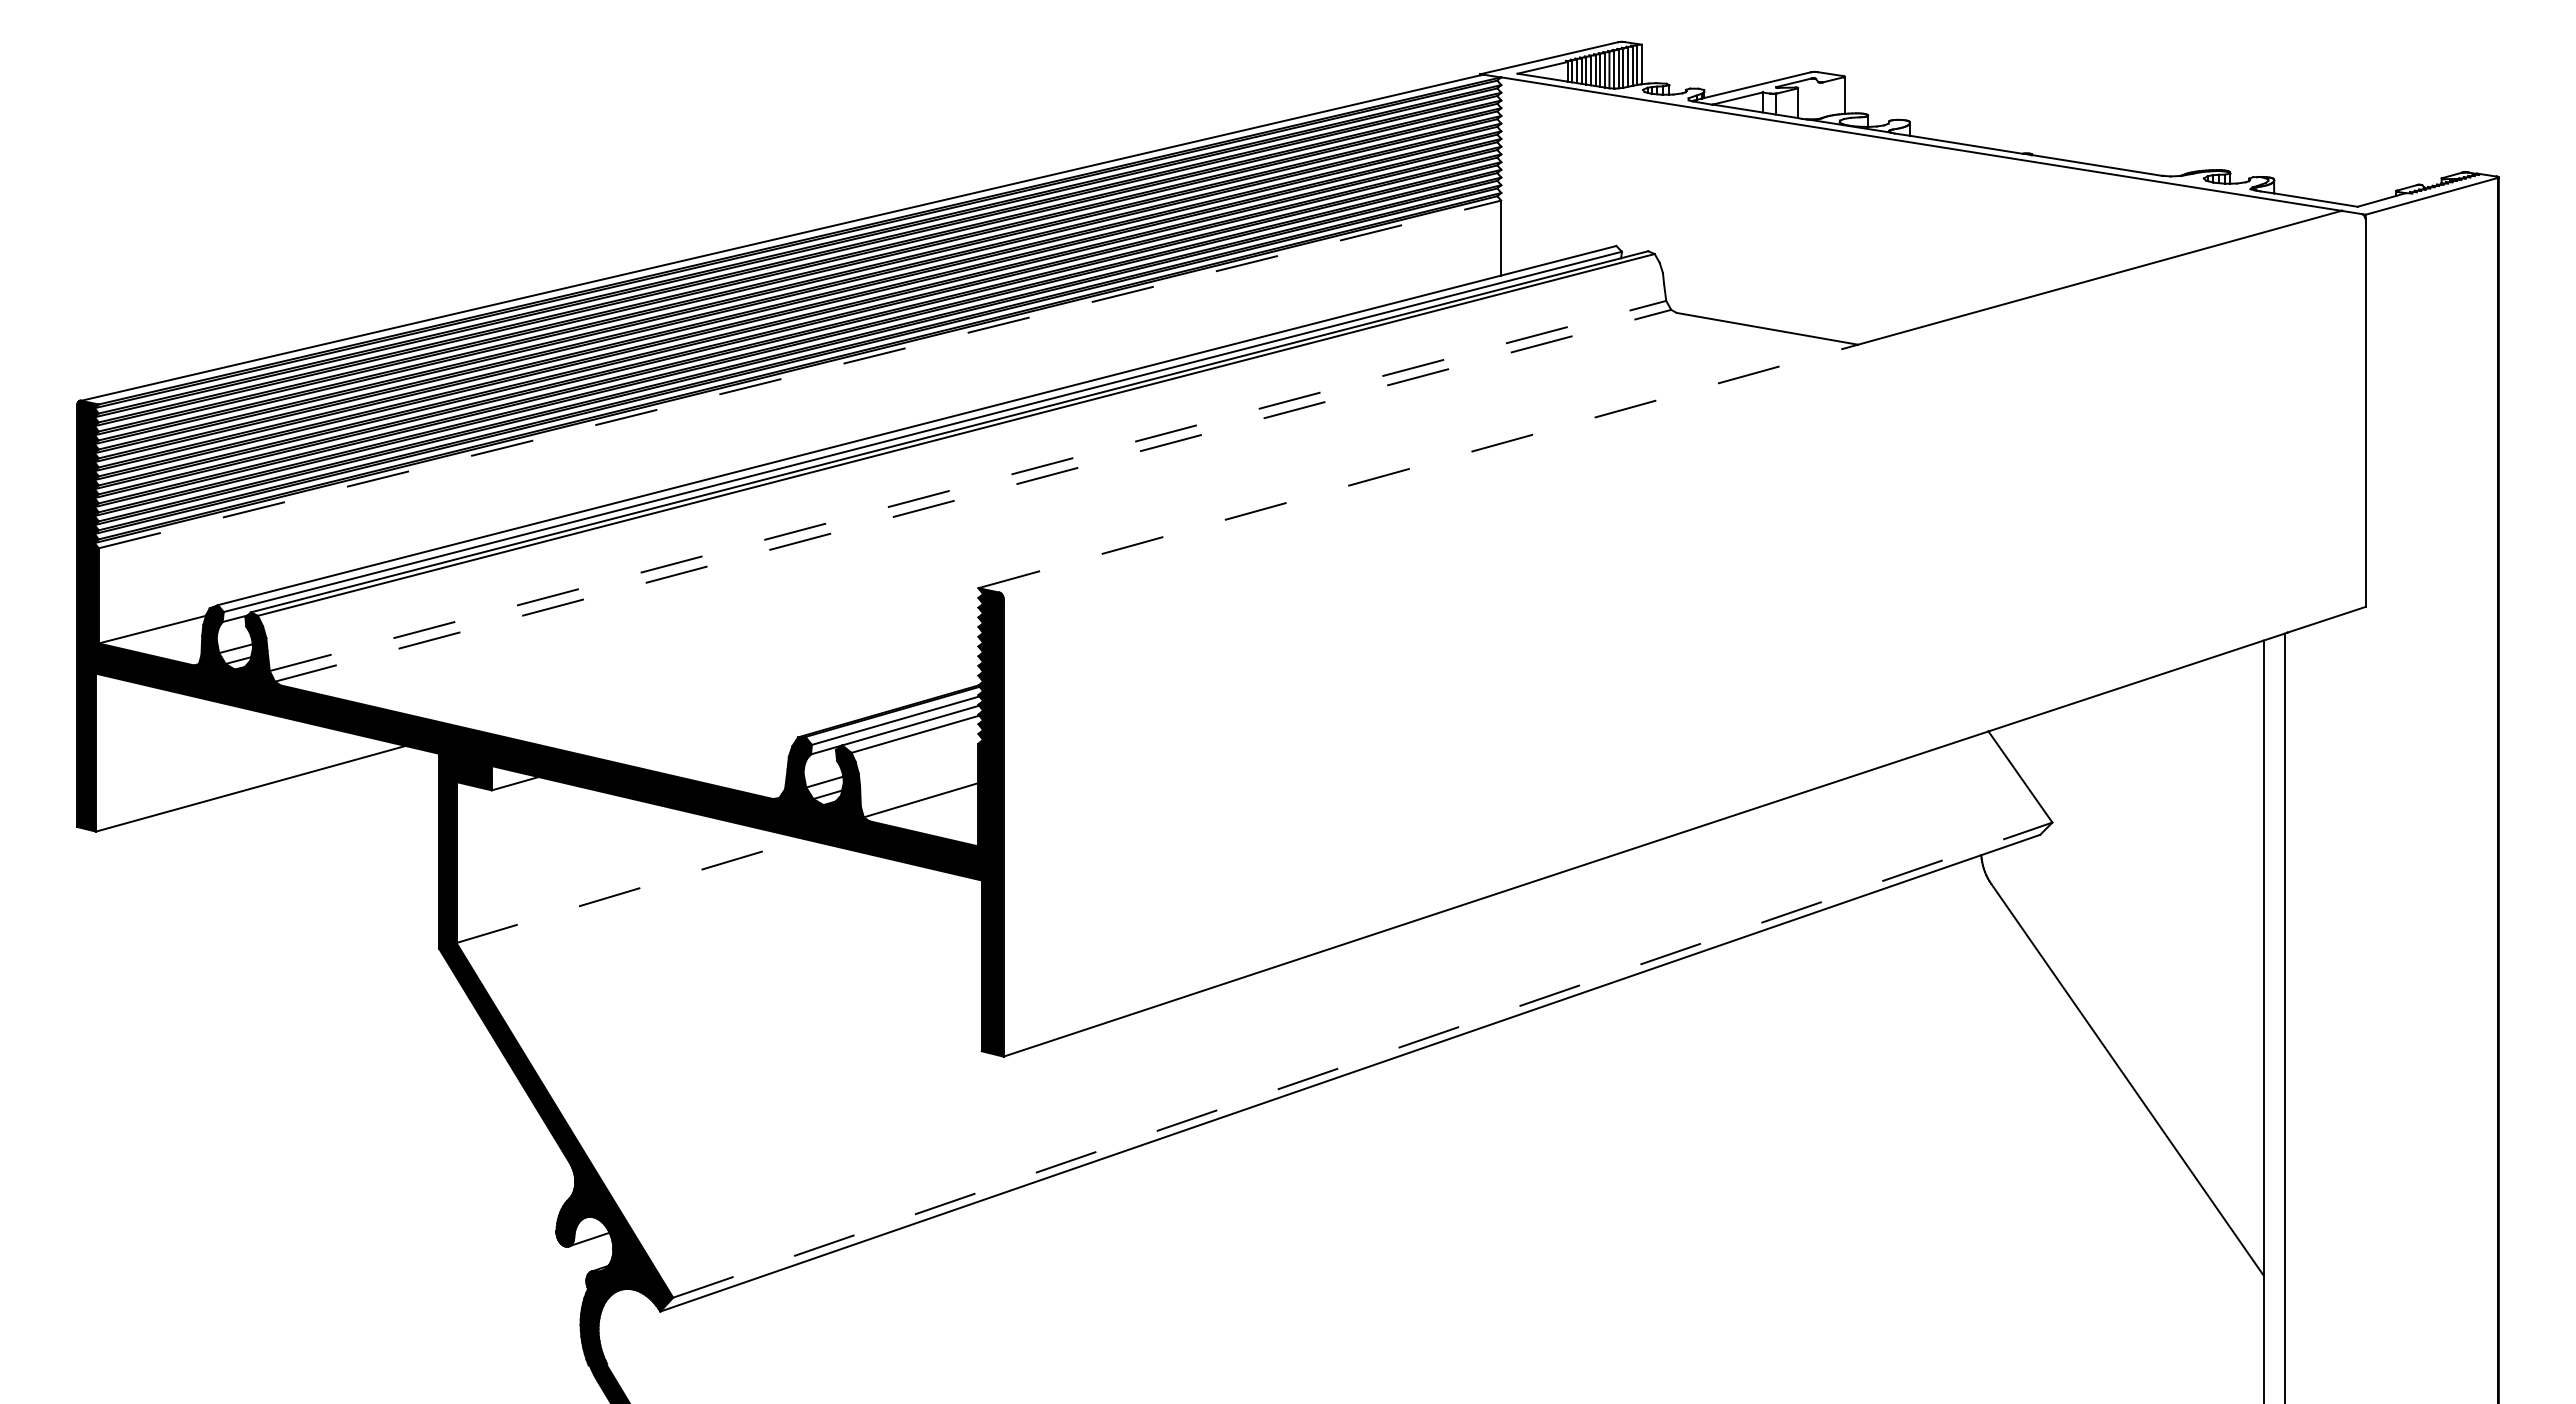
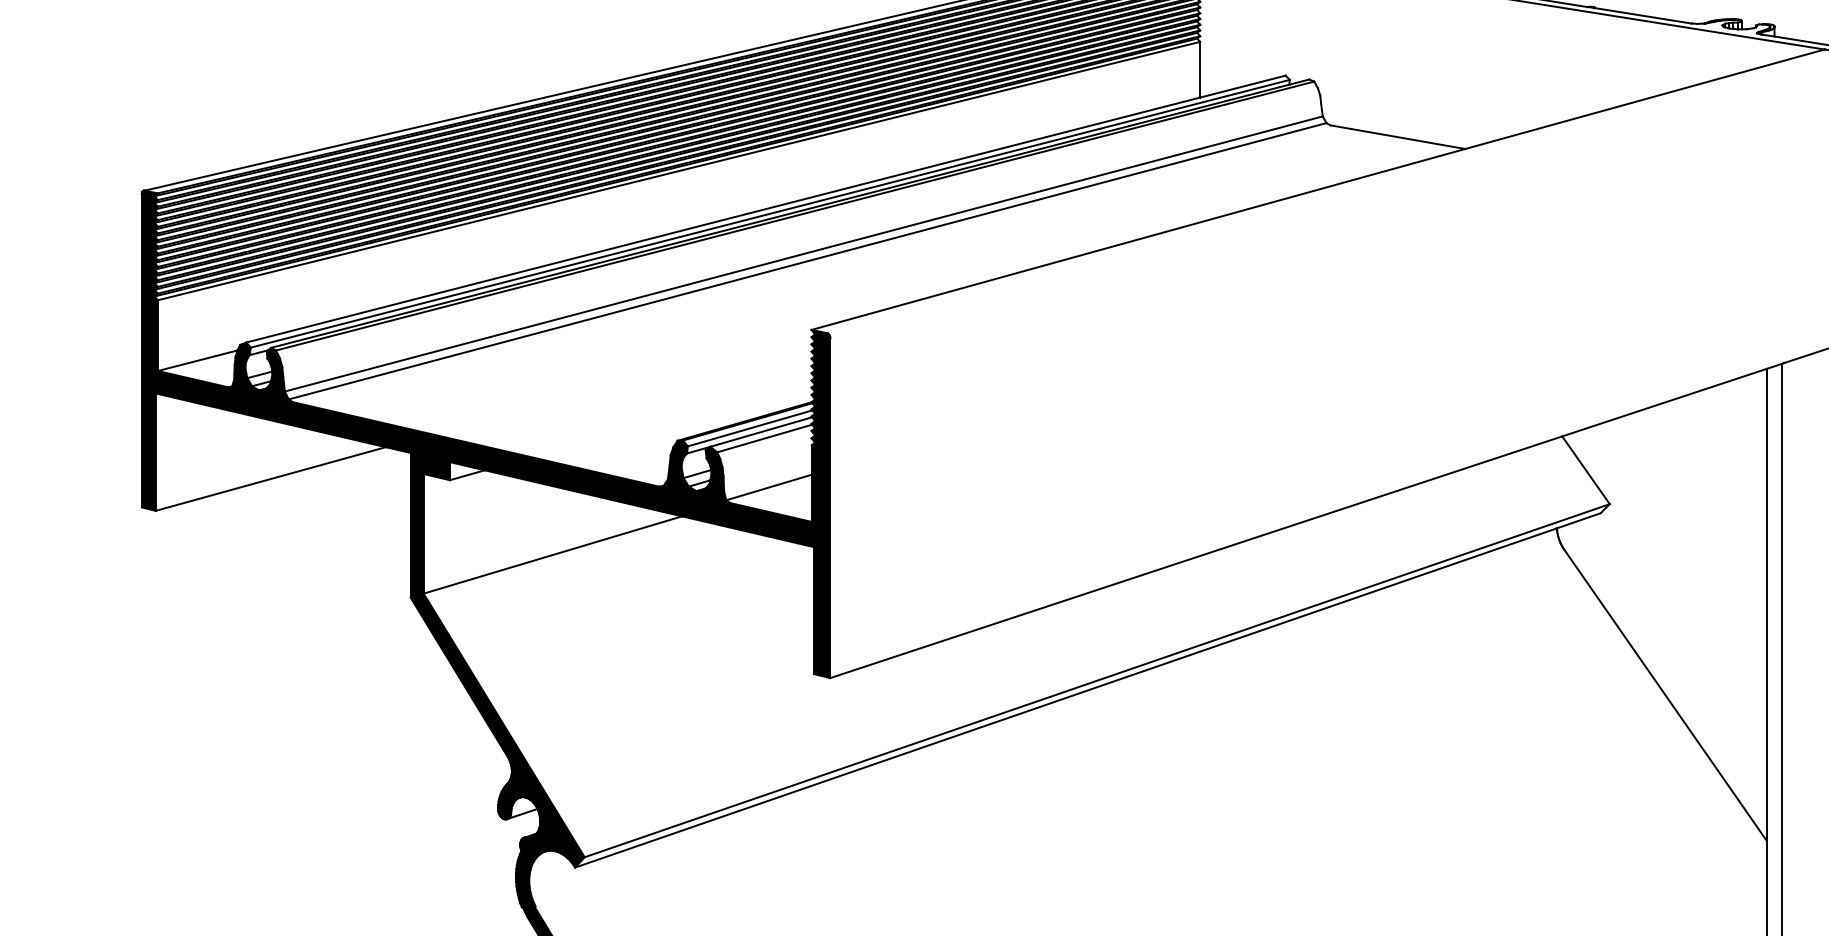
line: (800, 374) -> (679, 171), dashed -> solid
line: (1418, 466) -> (1138, 239), dashed -> solid
line: (968, 485) -> (804, 253), dashed -> solid
line: (973, 495) -> (807, 261), dashed -> solid
line: (630, 890) -> (552, 554), dashed -> solid
line: (1363, 1059) -> (1097, 680), dashed -> solid

